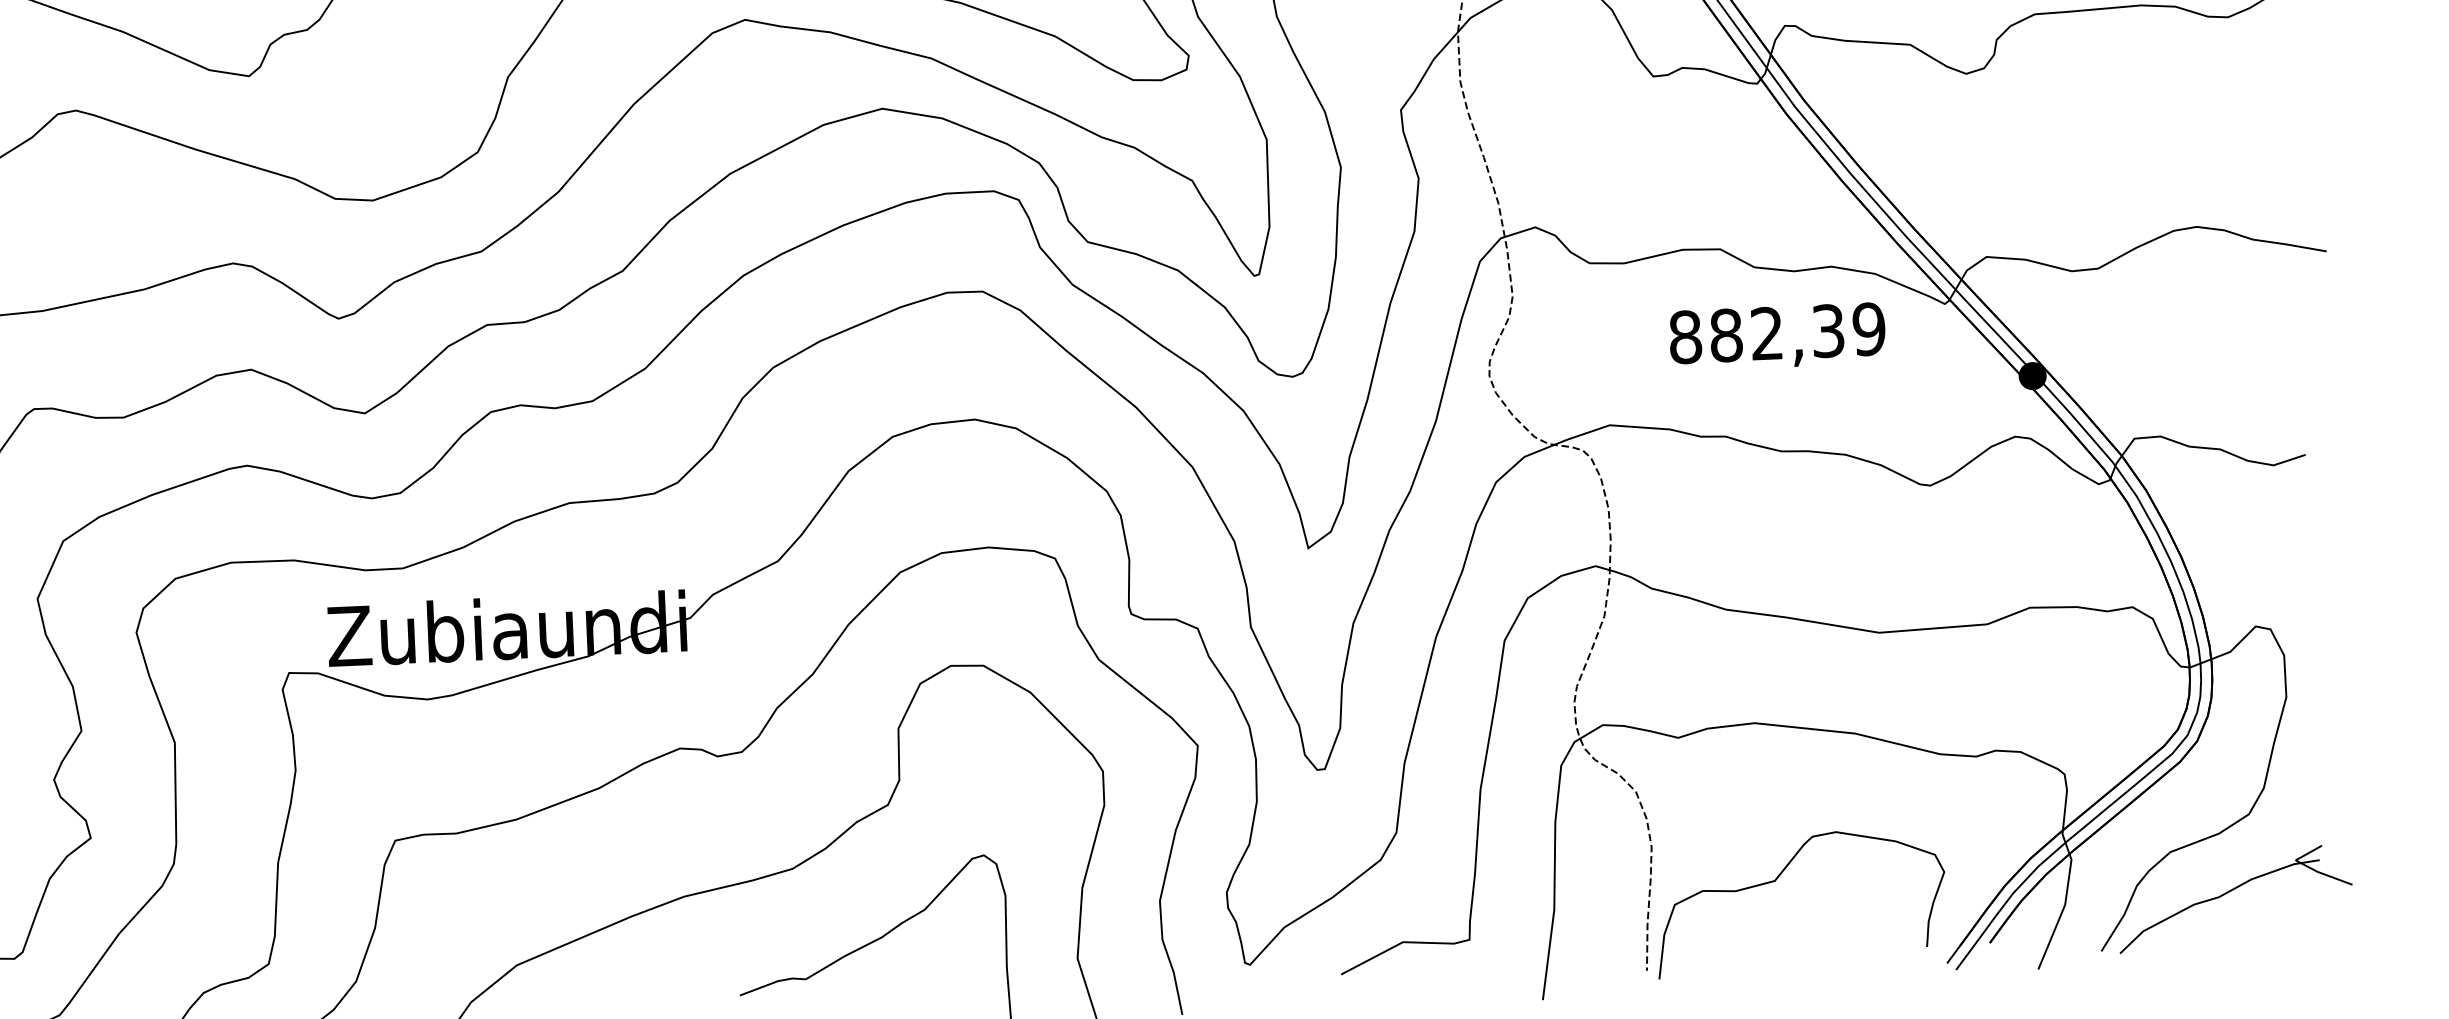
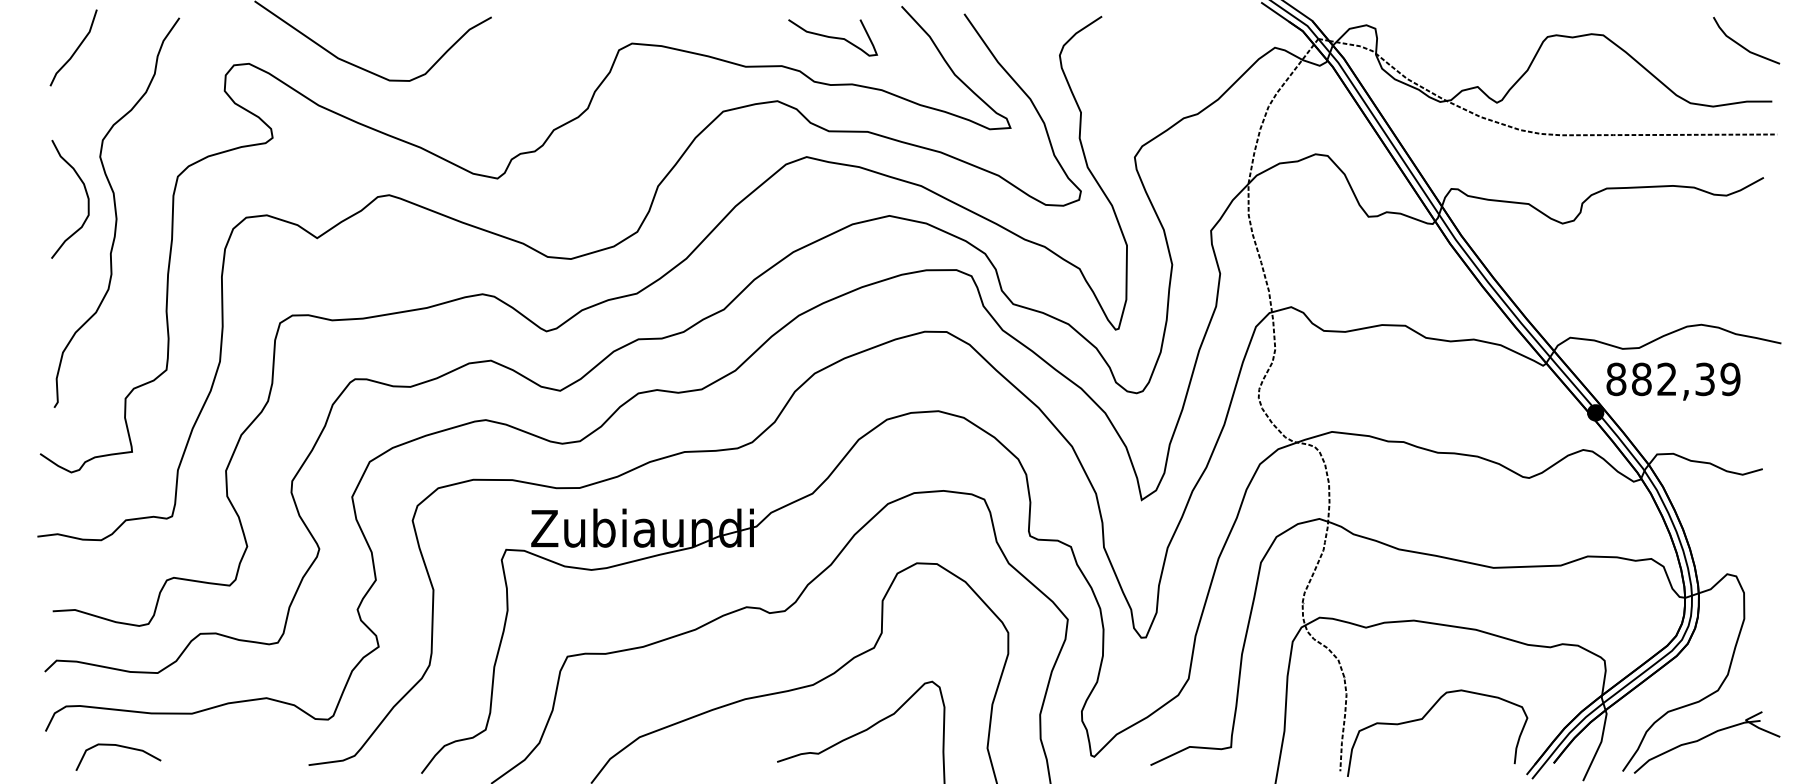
text: (1777, 336) -> (1673, 381), moved

